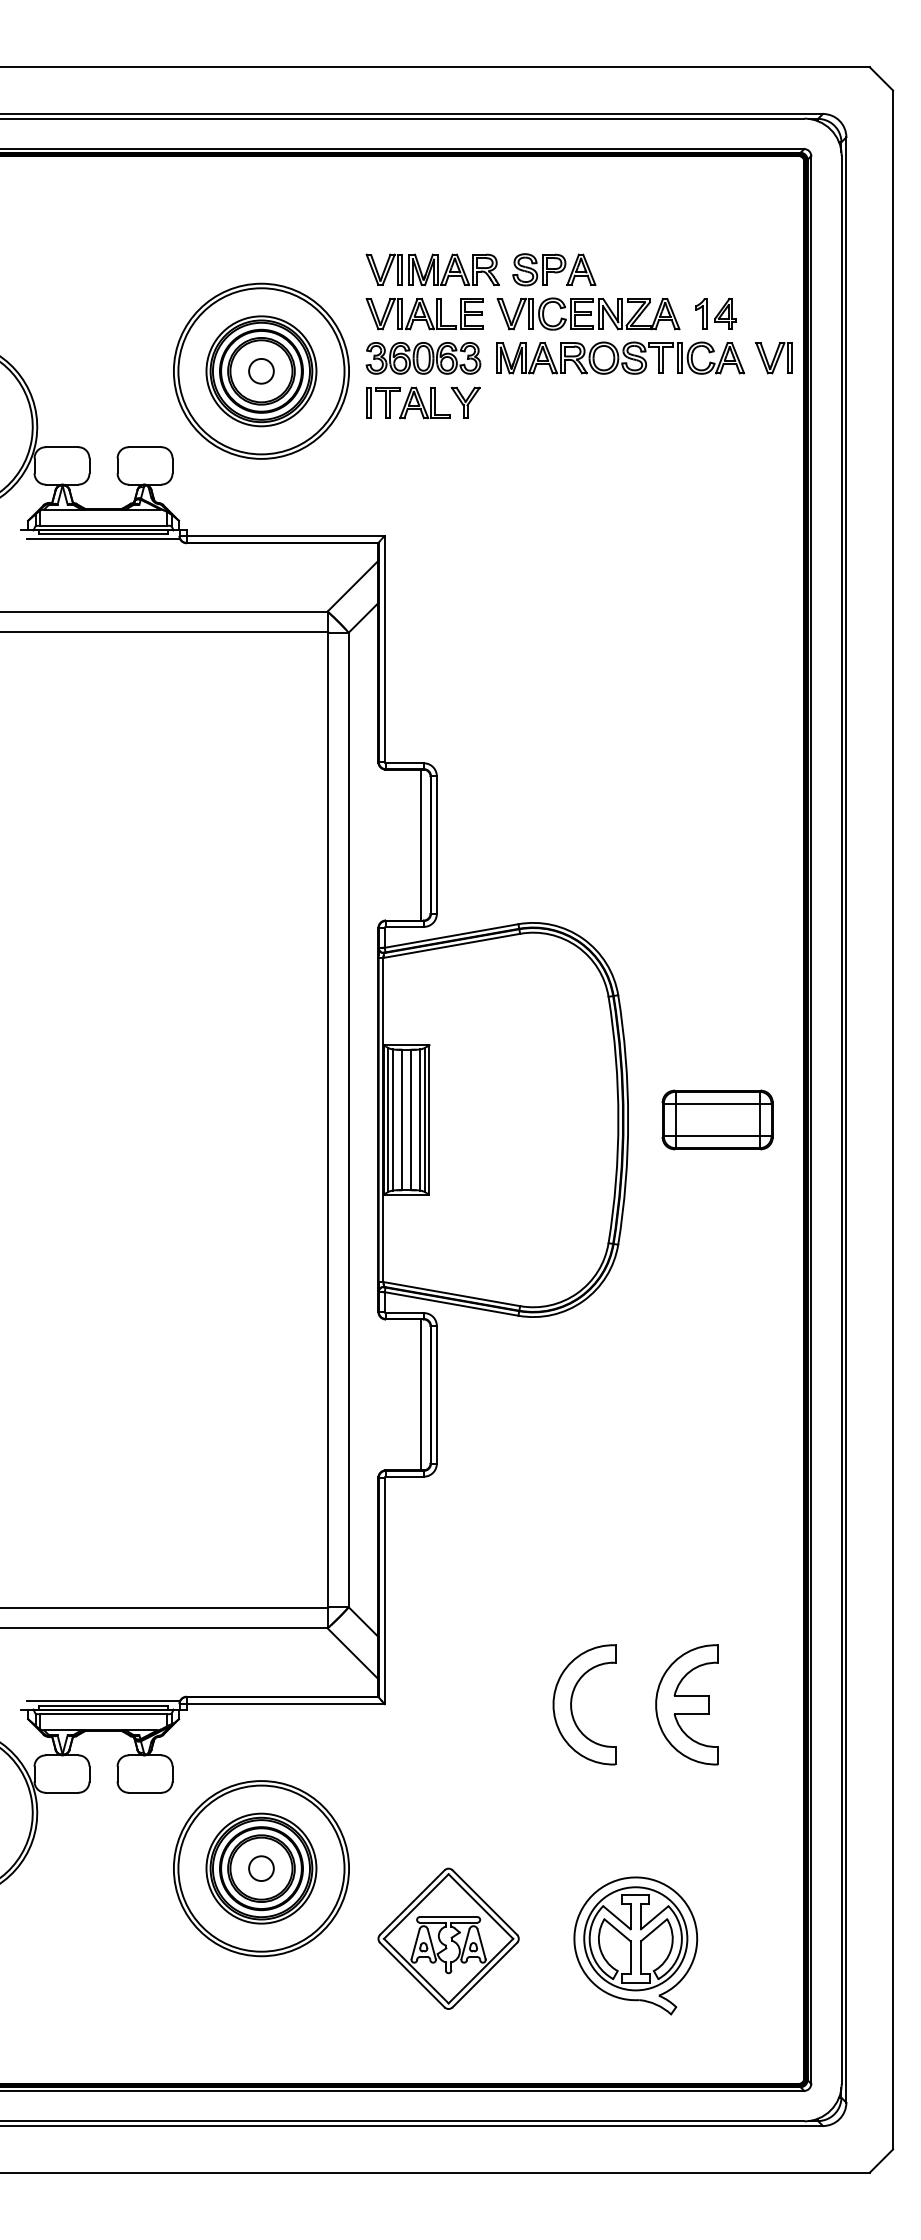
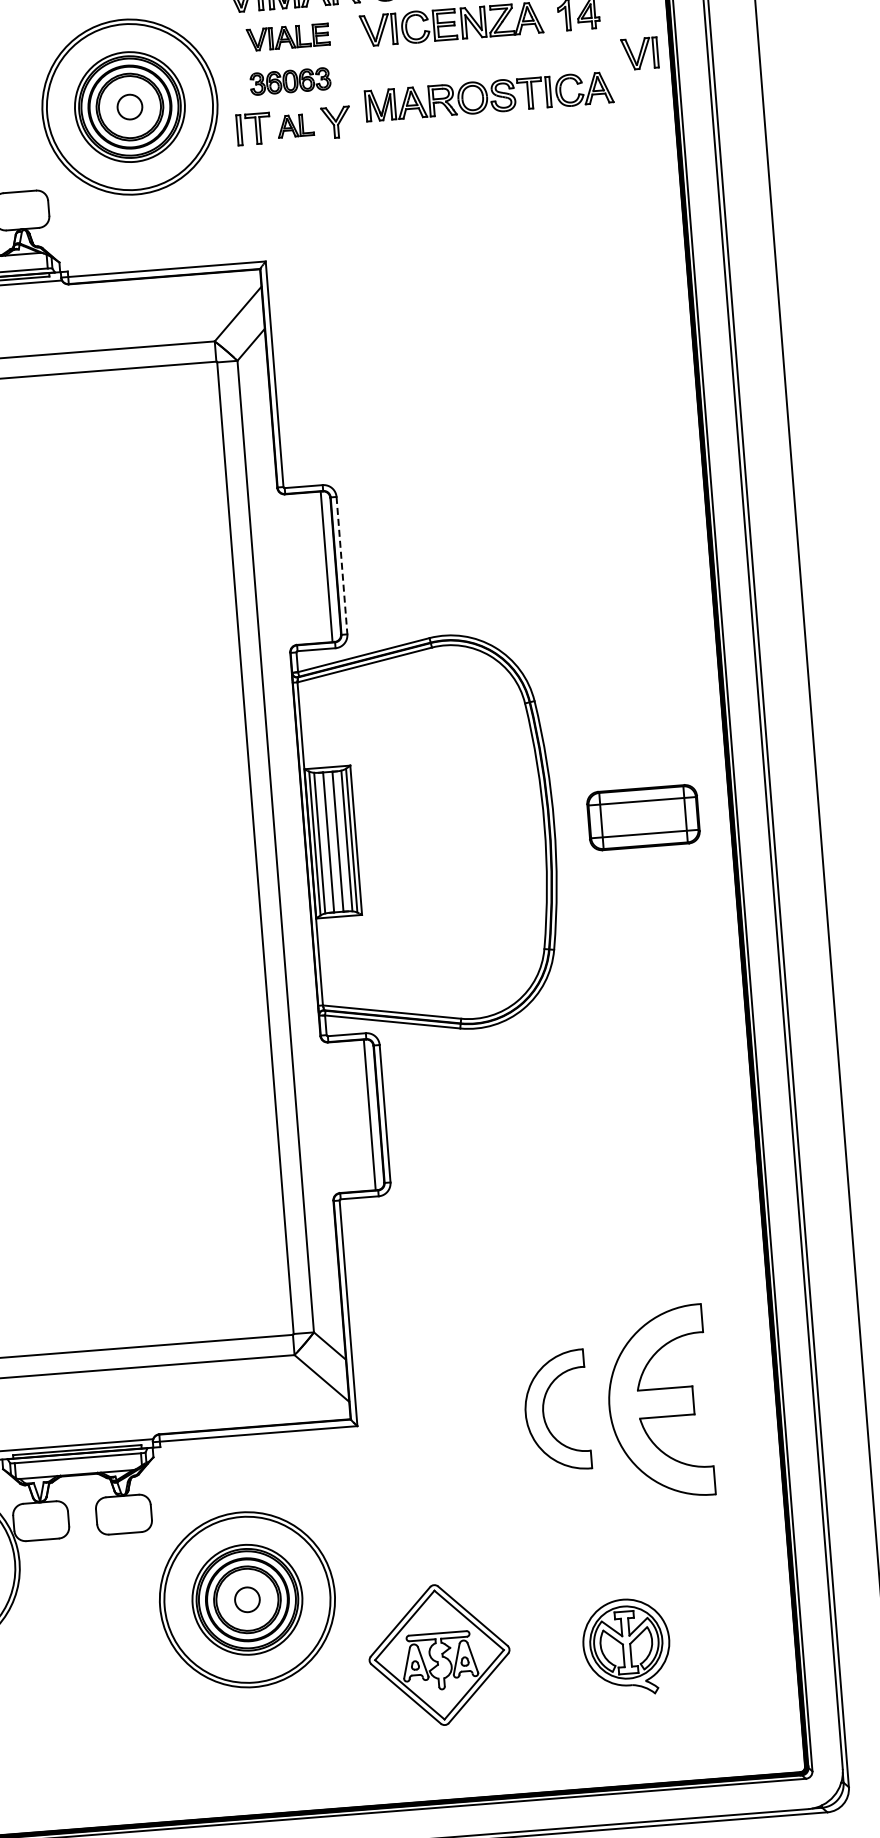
part: (424, 314) -> (288, 37), size x0.7
part: (620, 357) -> (489, 96), moved
part: (423, 358) -> (290, 81), size x0.7
part: (424, 402) -> (294, 125), size x0.7
line: (436, 845) -> (341, 566), solid -> dashed
part: (686, 1704) -> (658, 1402), size x1.6
part: (635, 1945) -> (626, 1647), size x0.7

